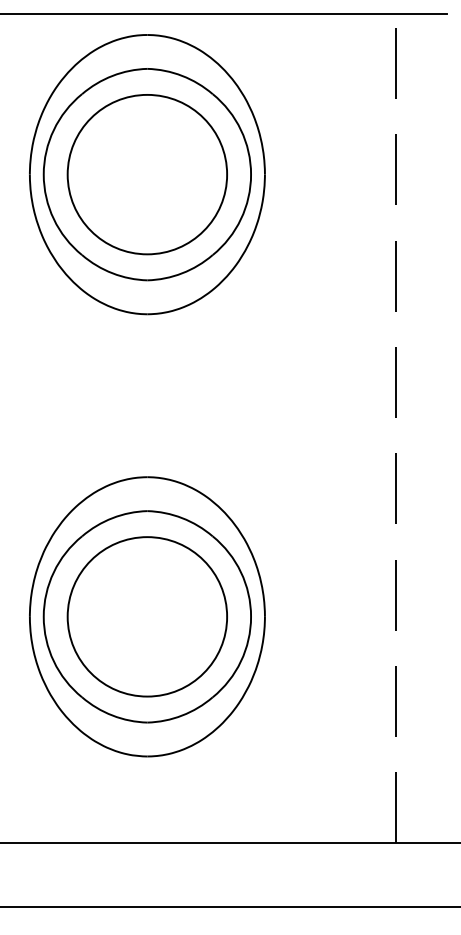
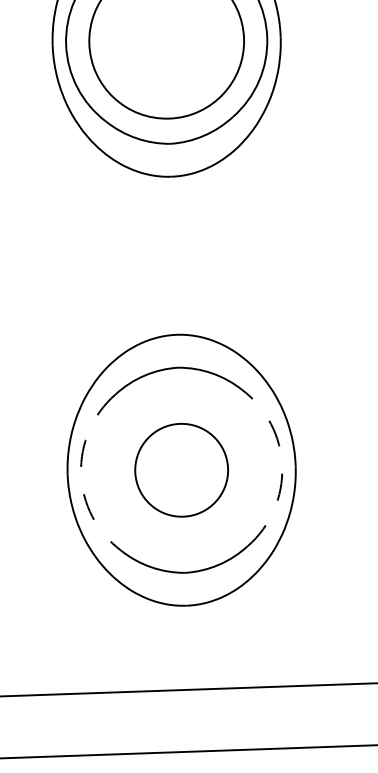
arc: (43, 616) -> (80, 473), solid -> dashed
circle: (147, 616) -> (181, 469), size x0.6
arc: (251, 616) -> (282, 466), solid -> dashed

